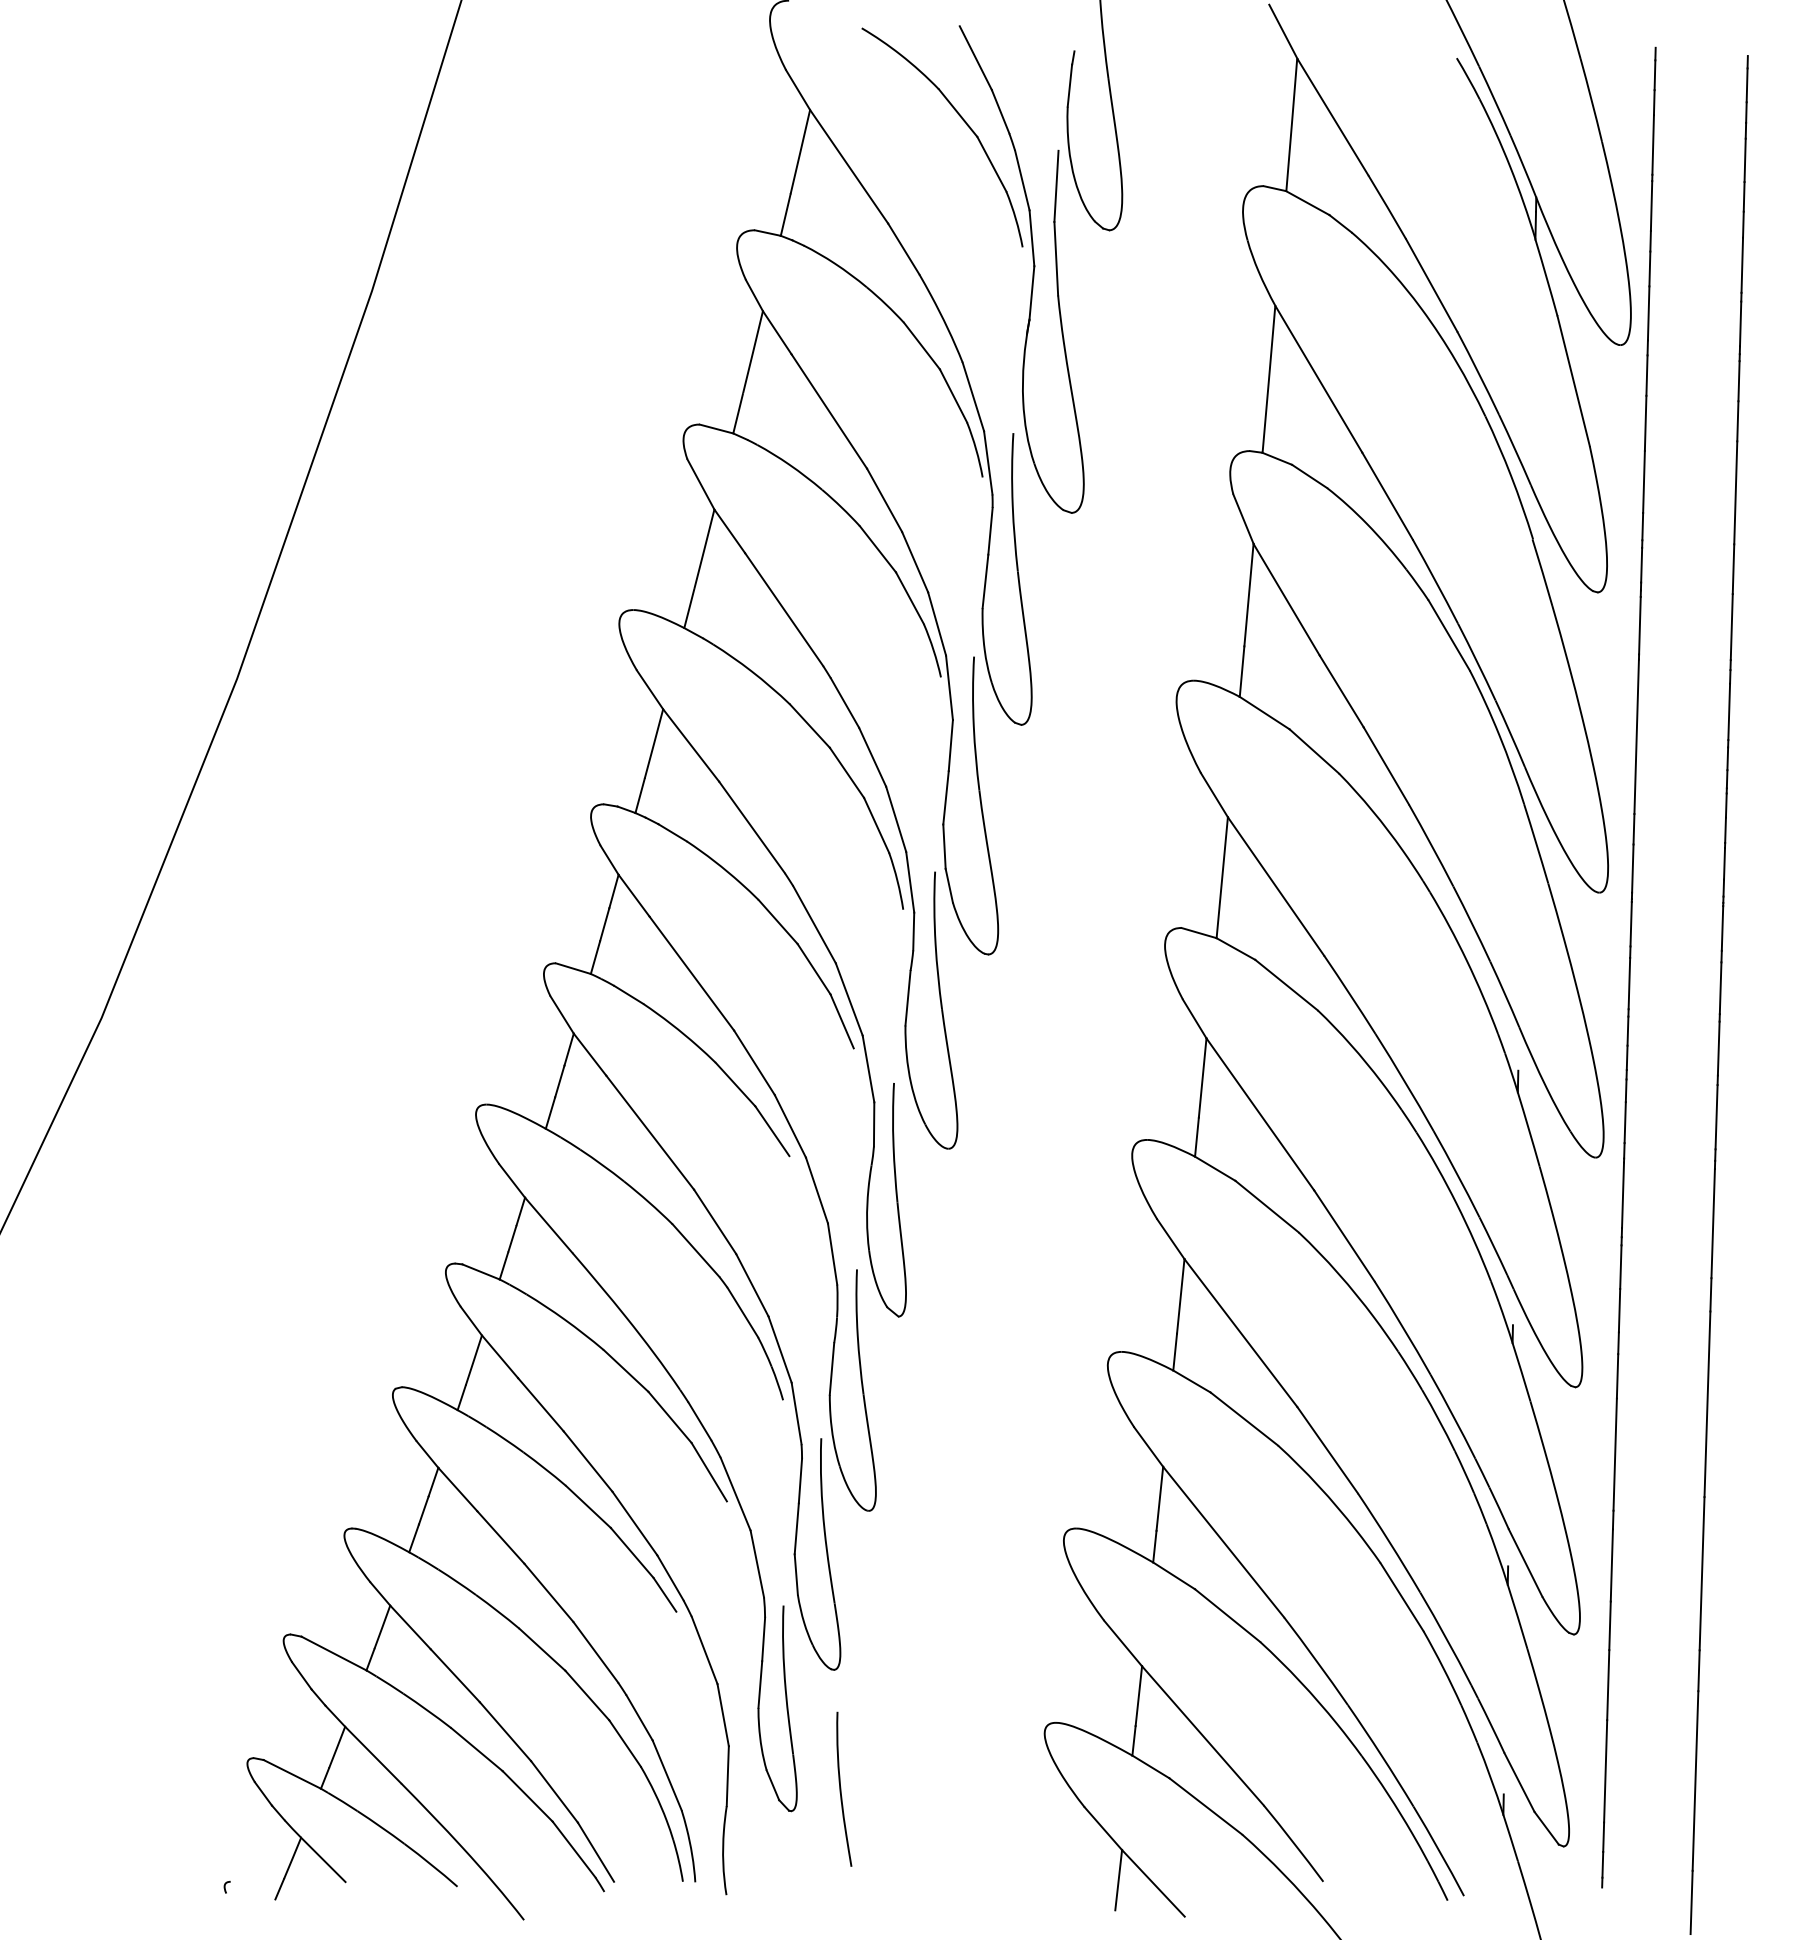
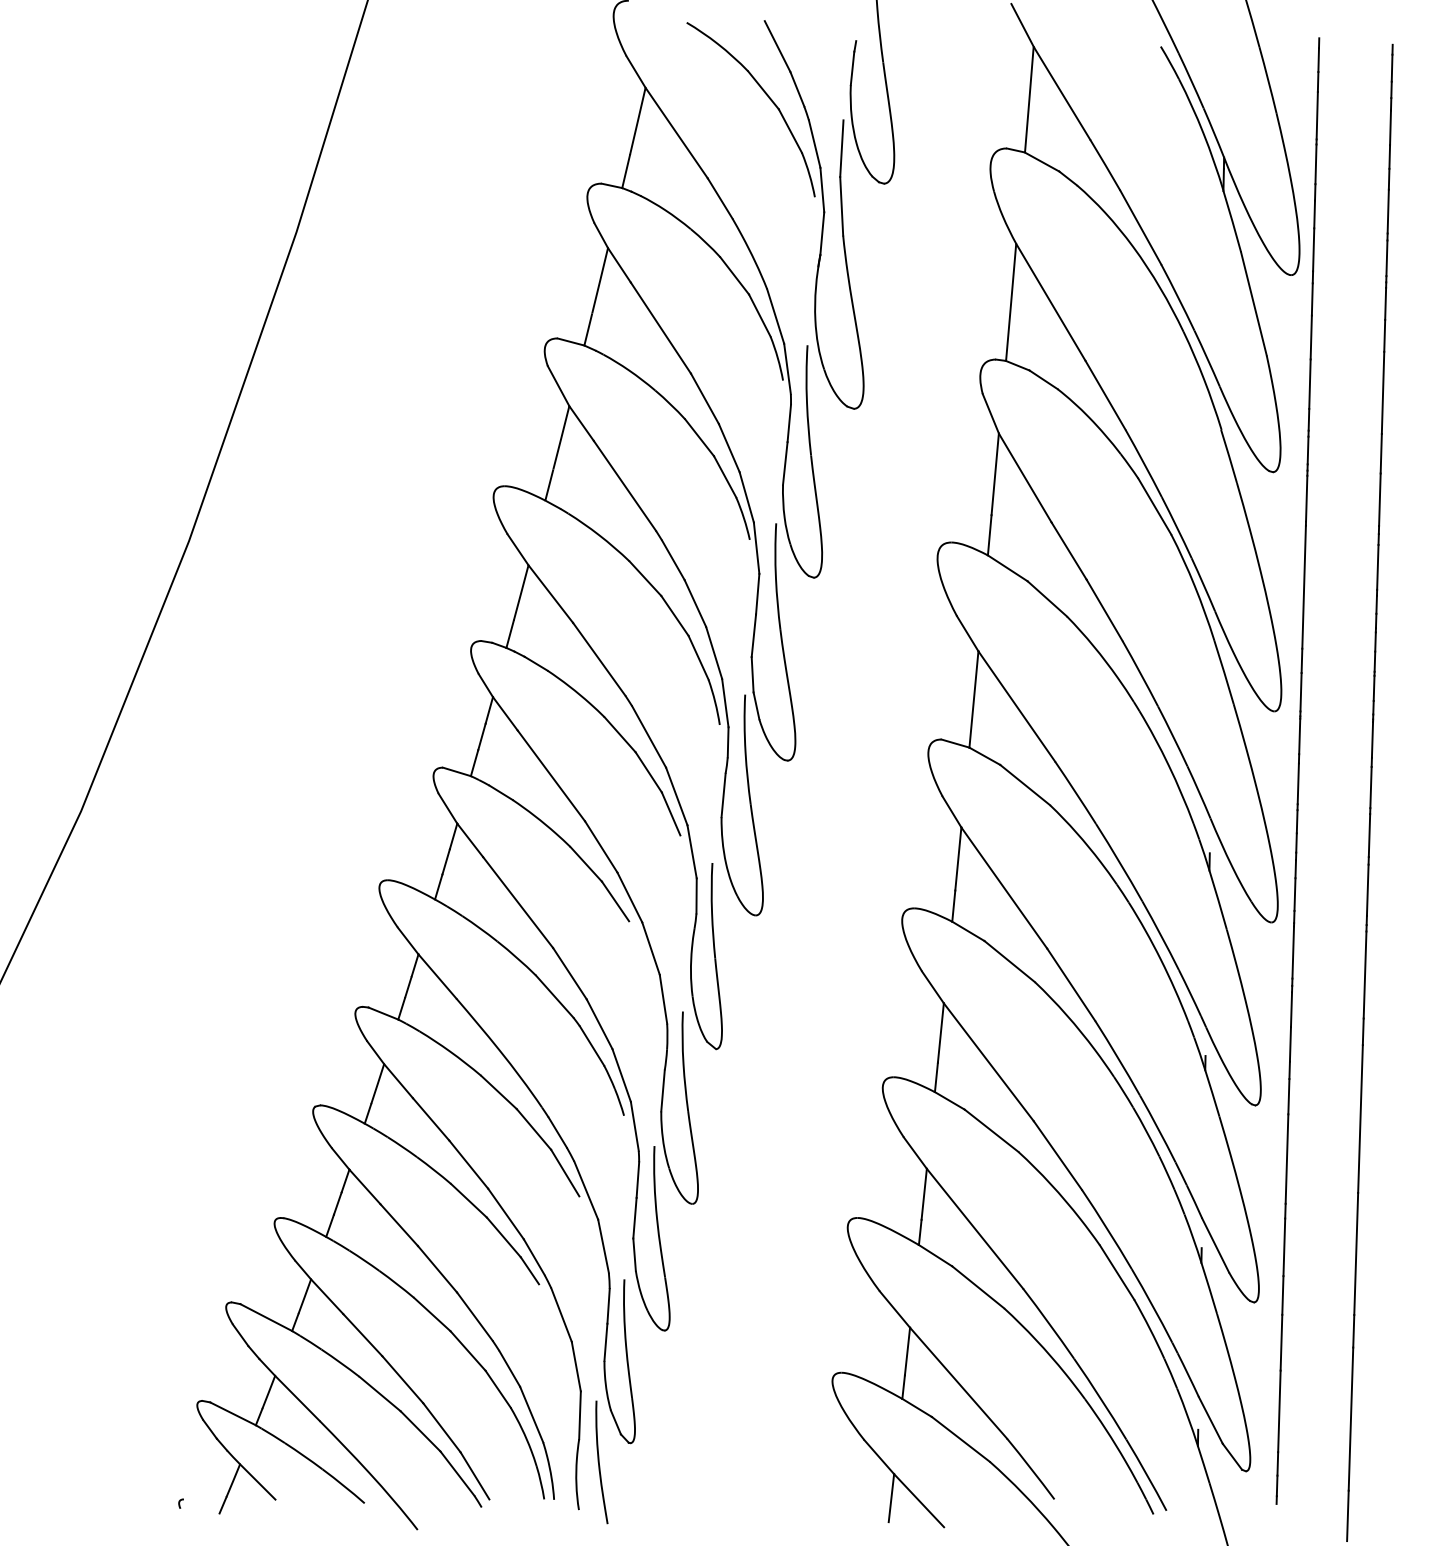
curve: (841, 1788) -> (599, 1461), moved

